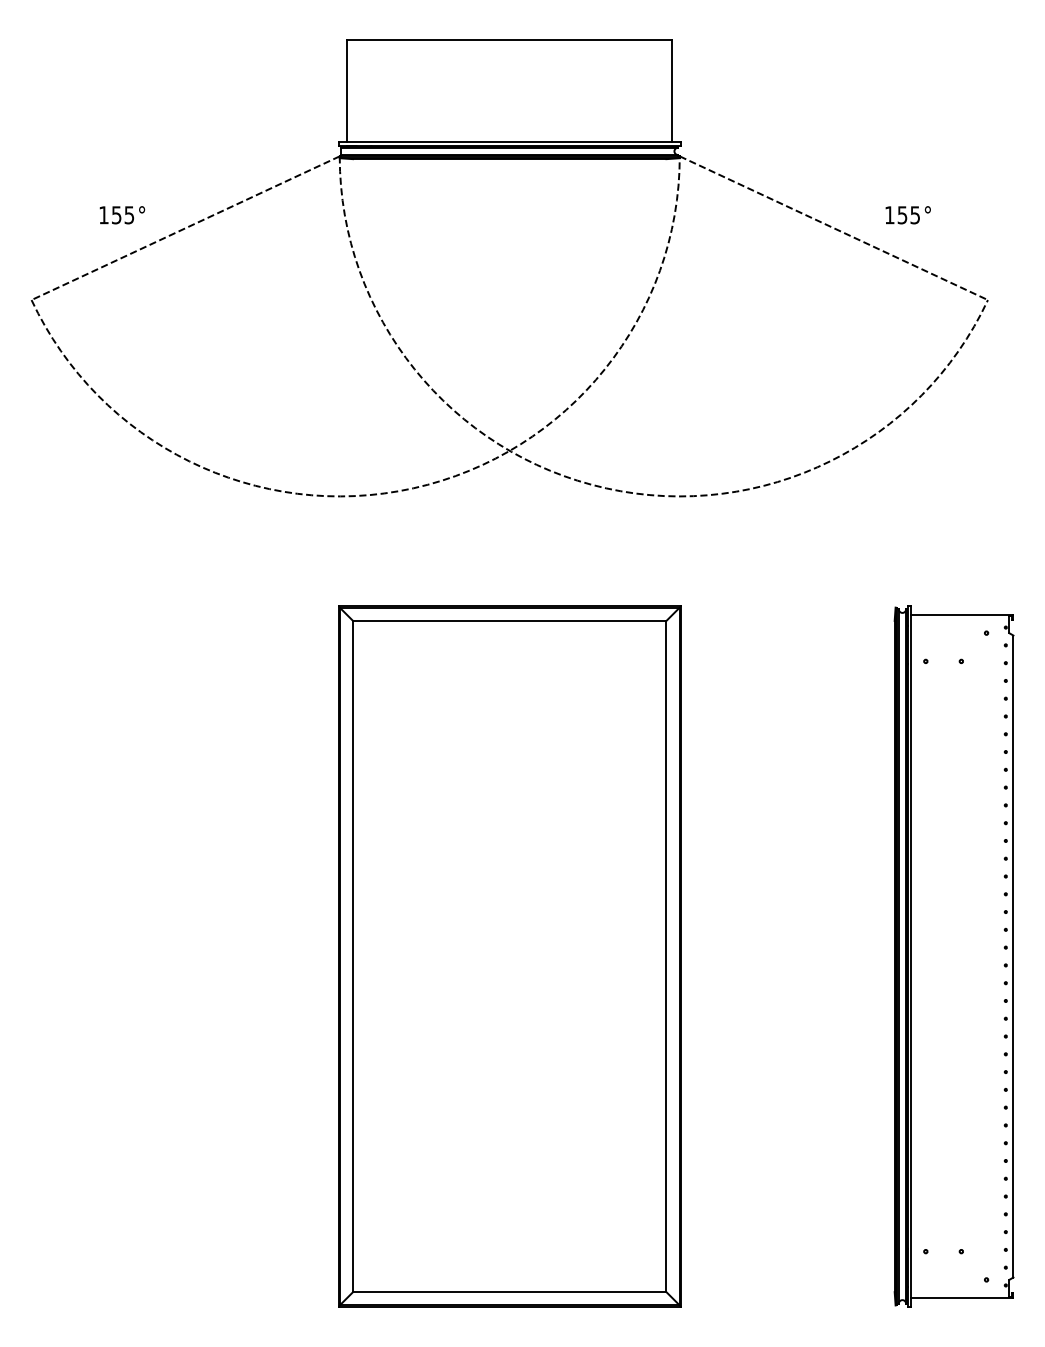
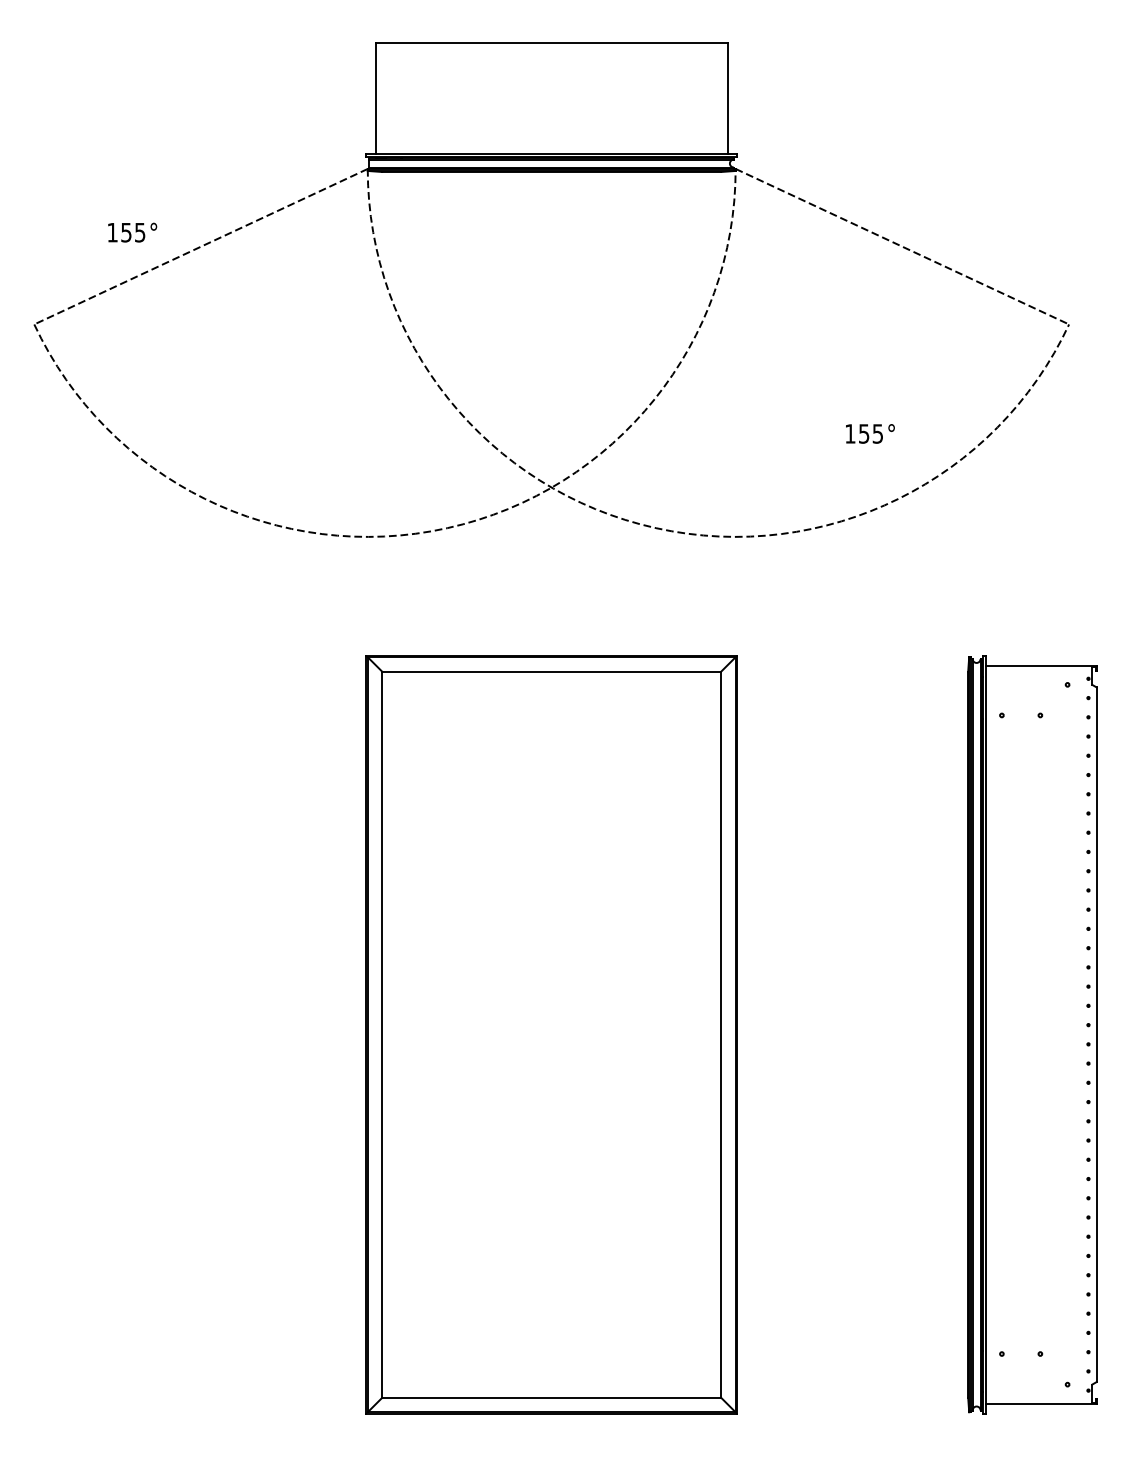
text: (907, 215) -> (869, 434), moved

